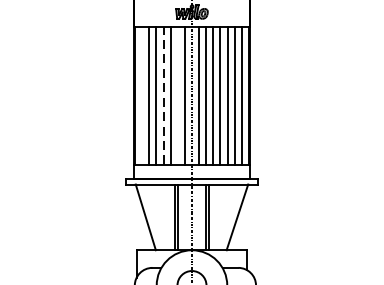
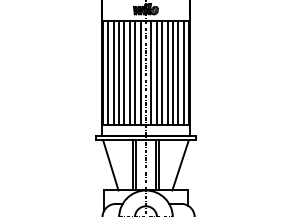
line: (142, 95) -> (108, 72), added
line: (163, 95) -> (124, 72), dashed -> solid
line: (178, 95) -> (135, 72), added

